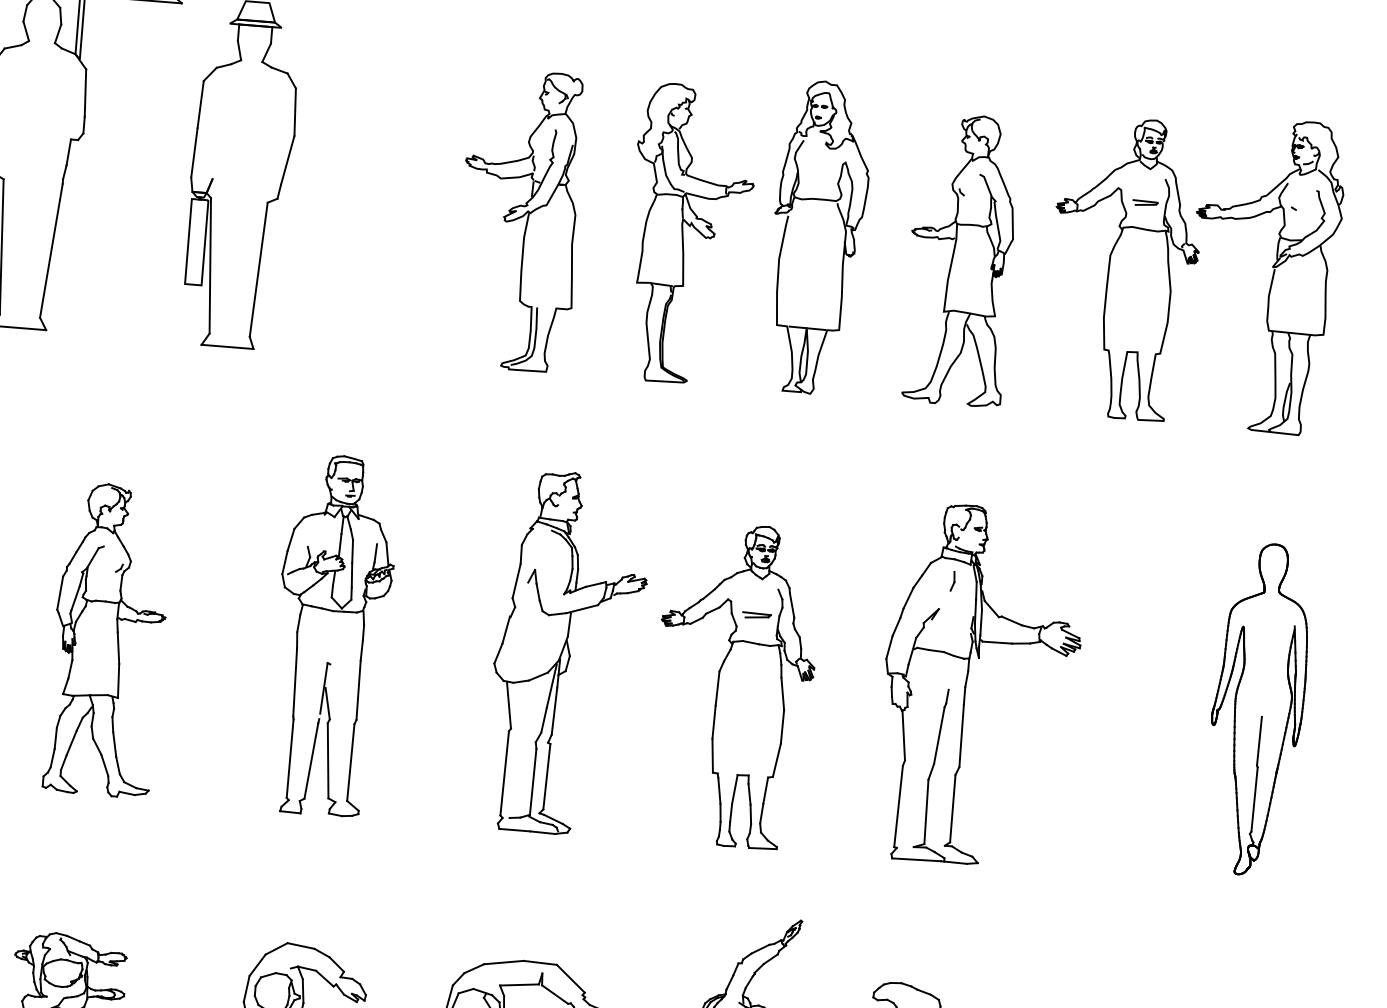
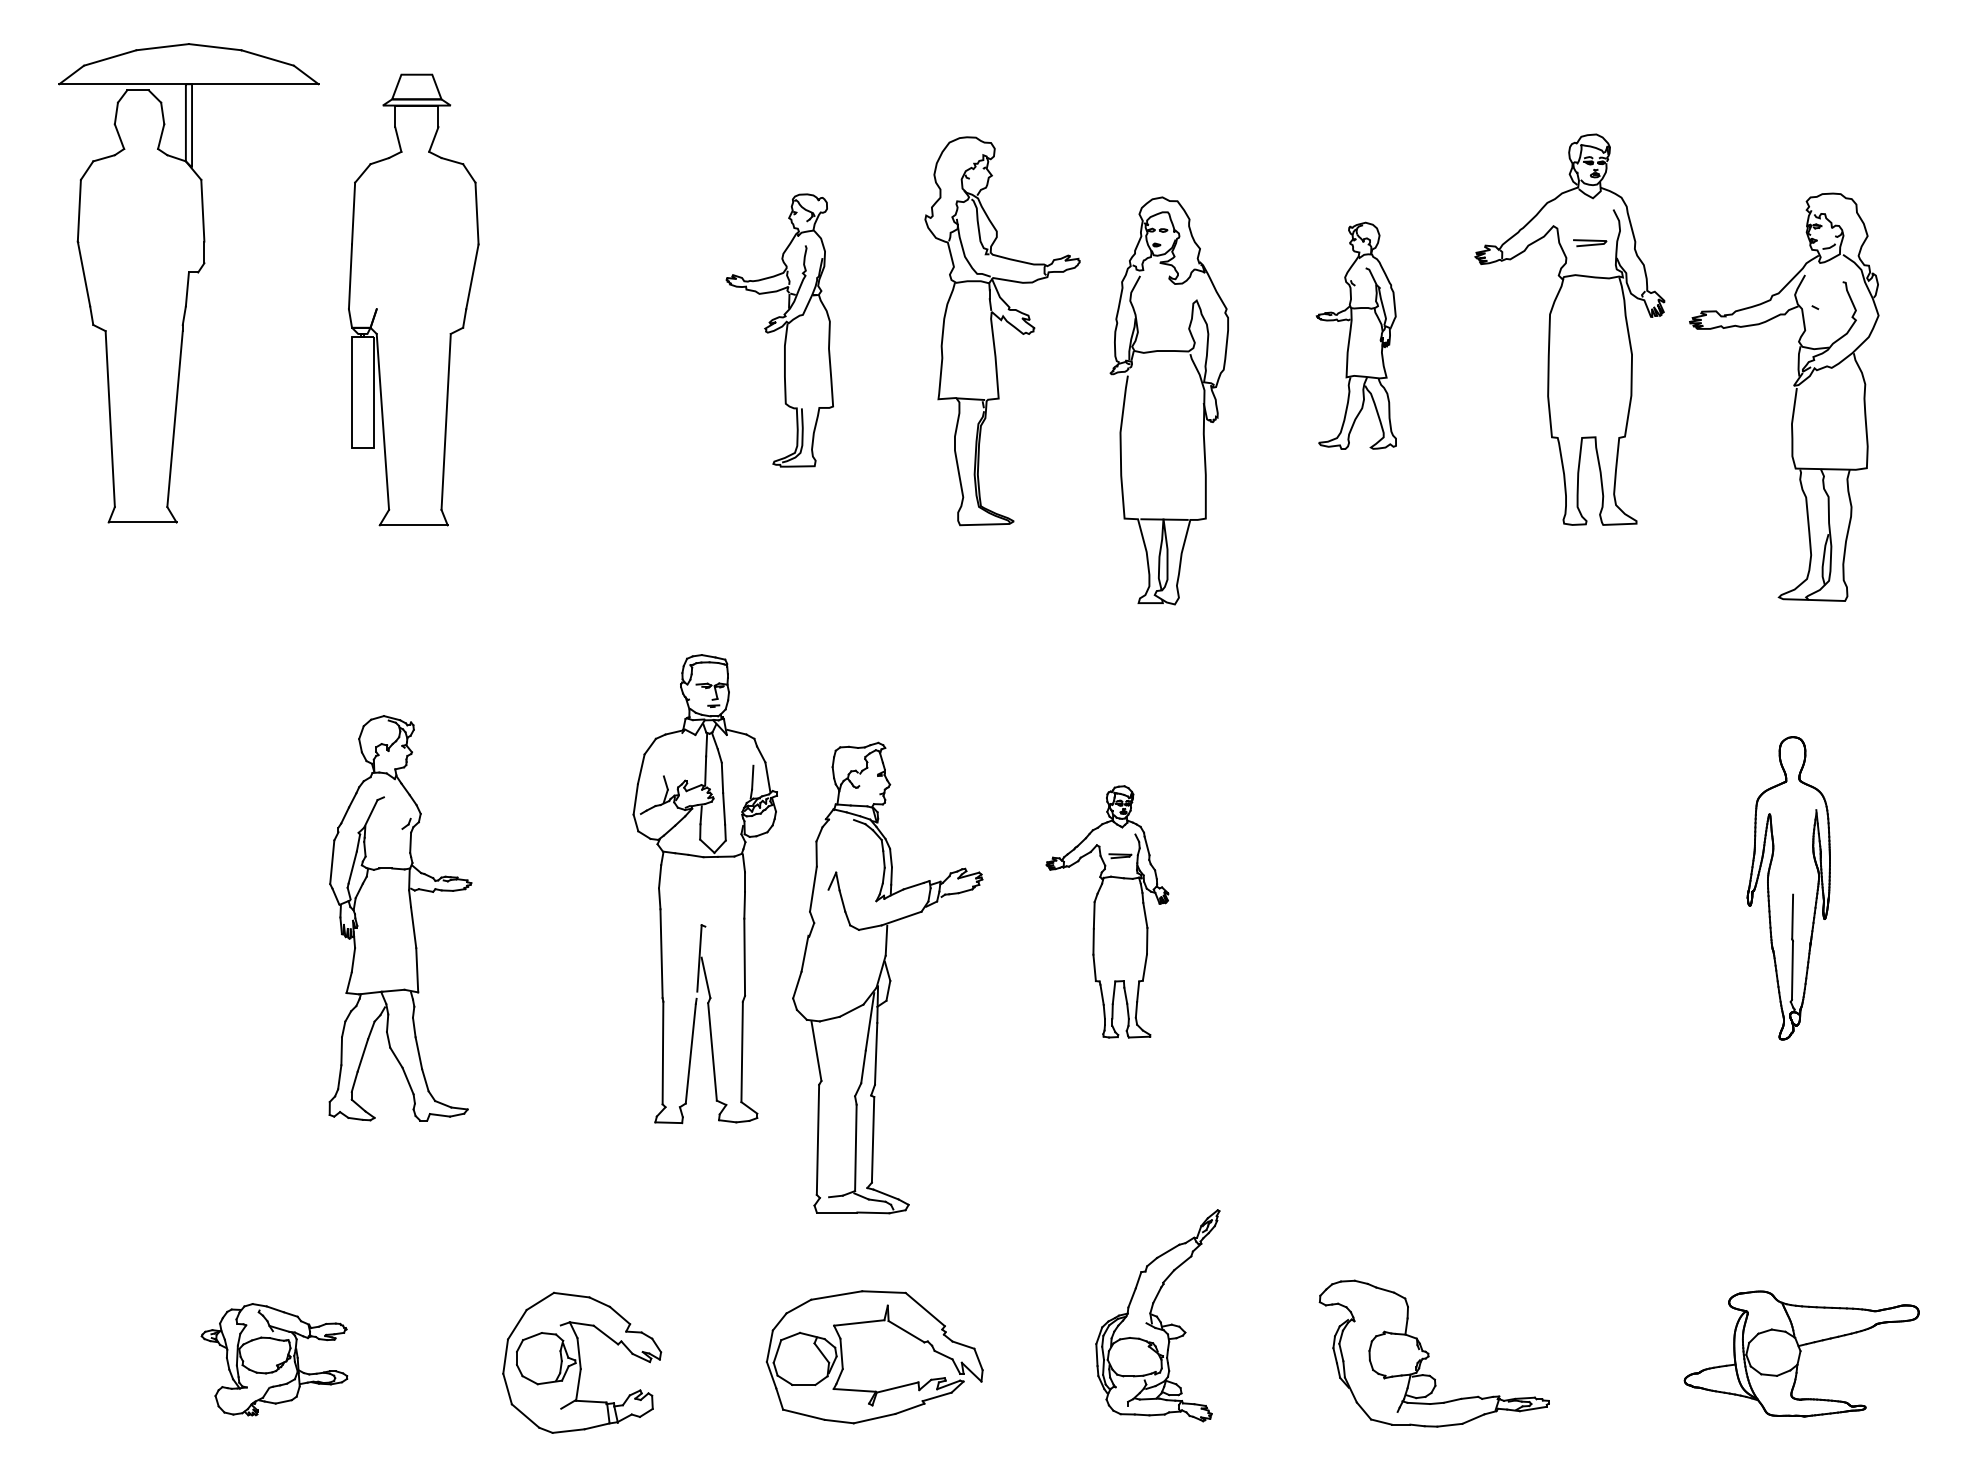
part: (519, 220) -> (779, 330), size x0.7
part: (843, 241) -> (1202, 403), moved
part: (960, 259) -> (1356, 335), size x0.6
part: (1272, 275) -> (1794, 396), moved
part: (333, 612) -> (704, 858), moved
part: (108, 640) -> (400, 918), moved
part: (567, 653) -> (887, 977), moved
part: (966, 683) -> (1408, 885), removed
part: (734, 685) -> (1107, 911), size x0.6
part: (1257, 709) -> (1788, 888), size x0.7

